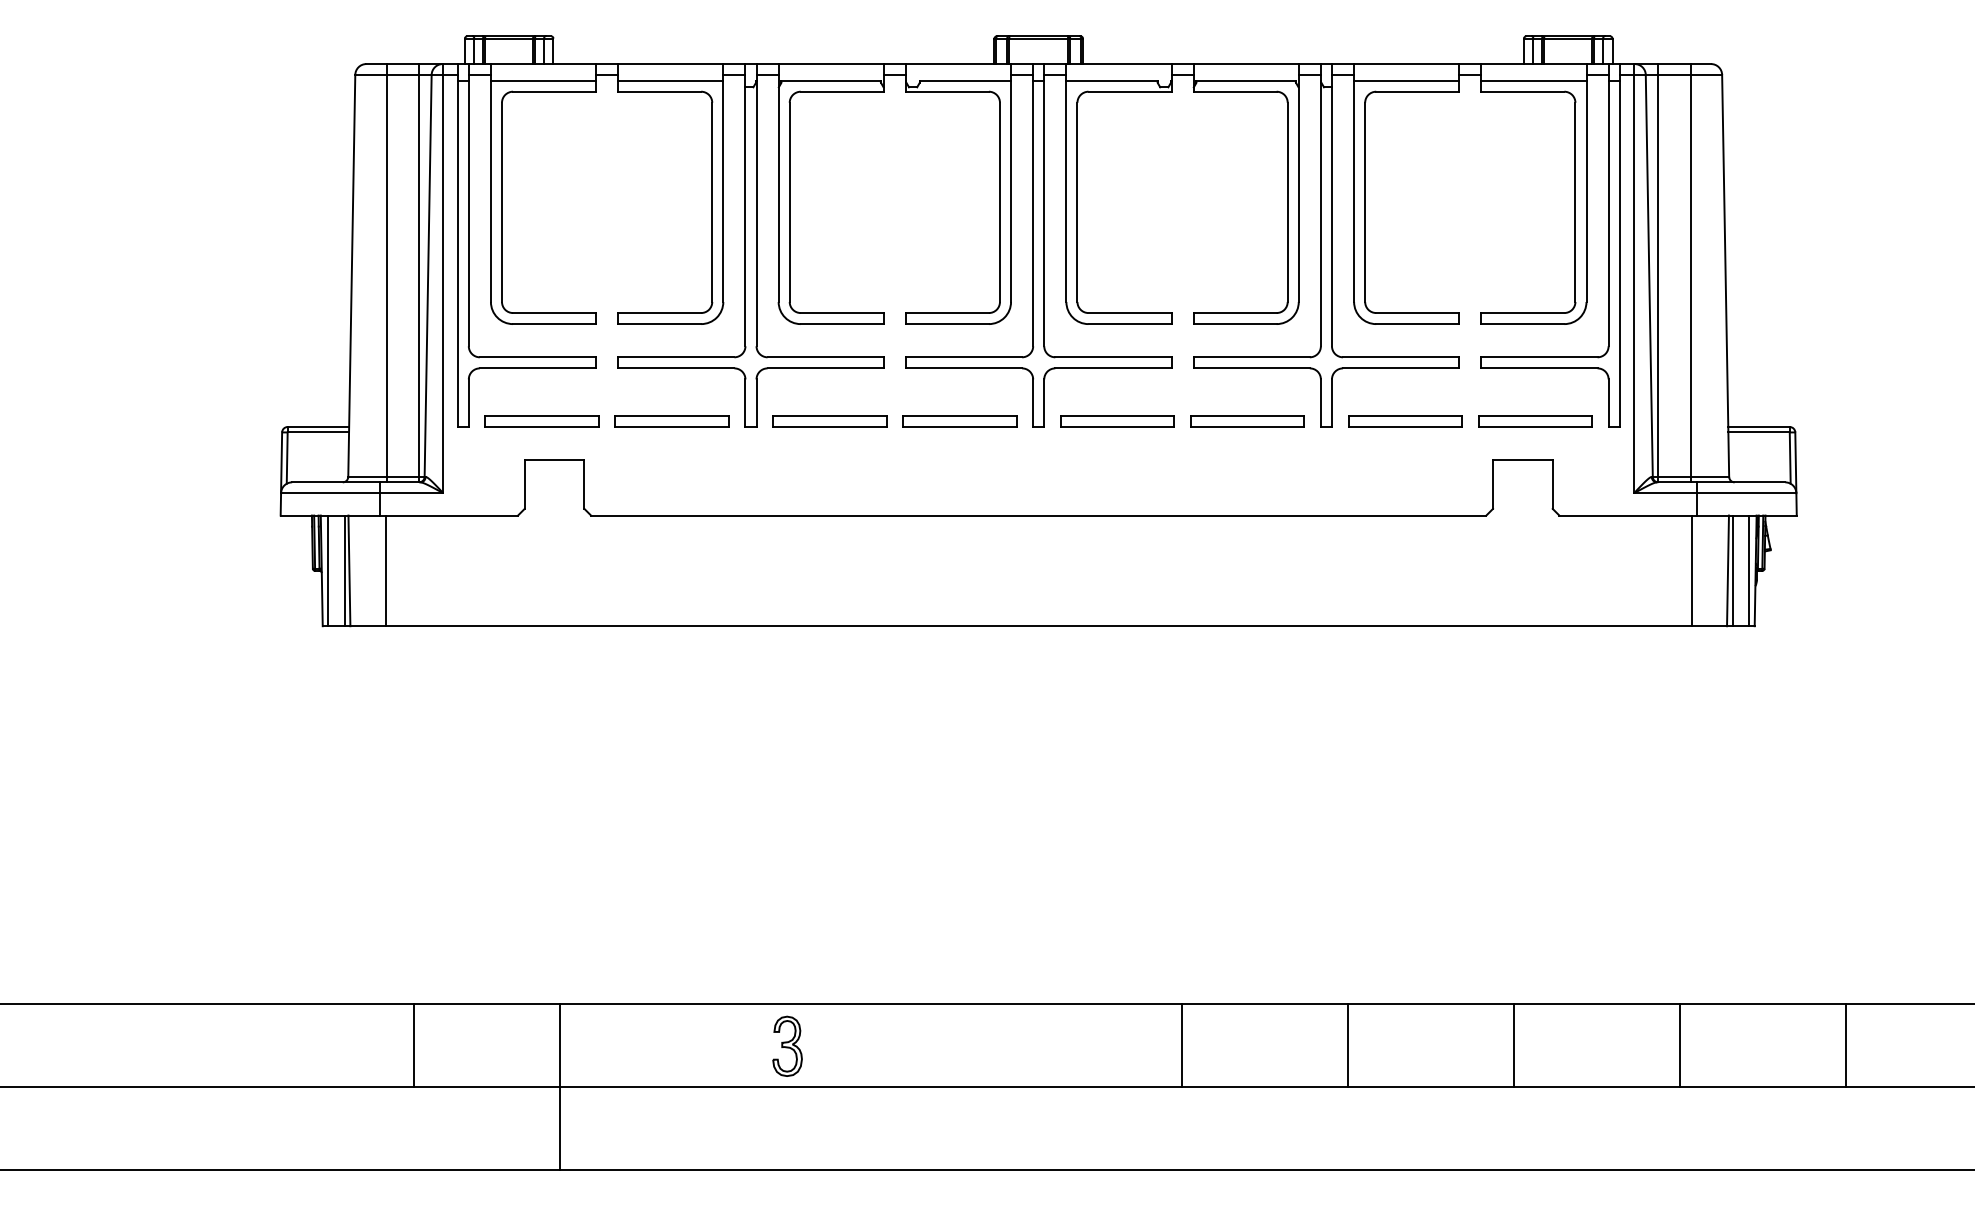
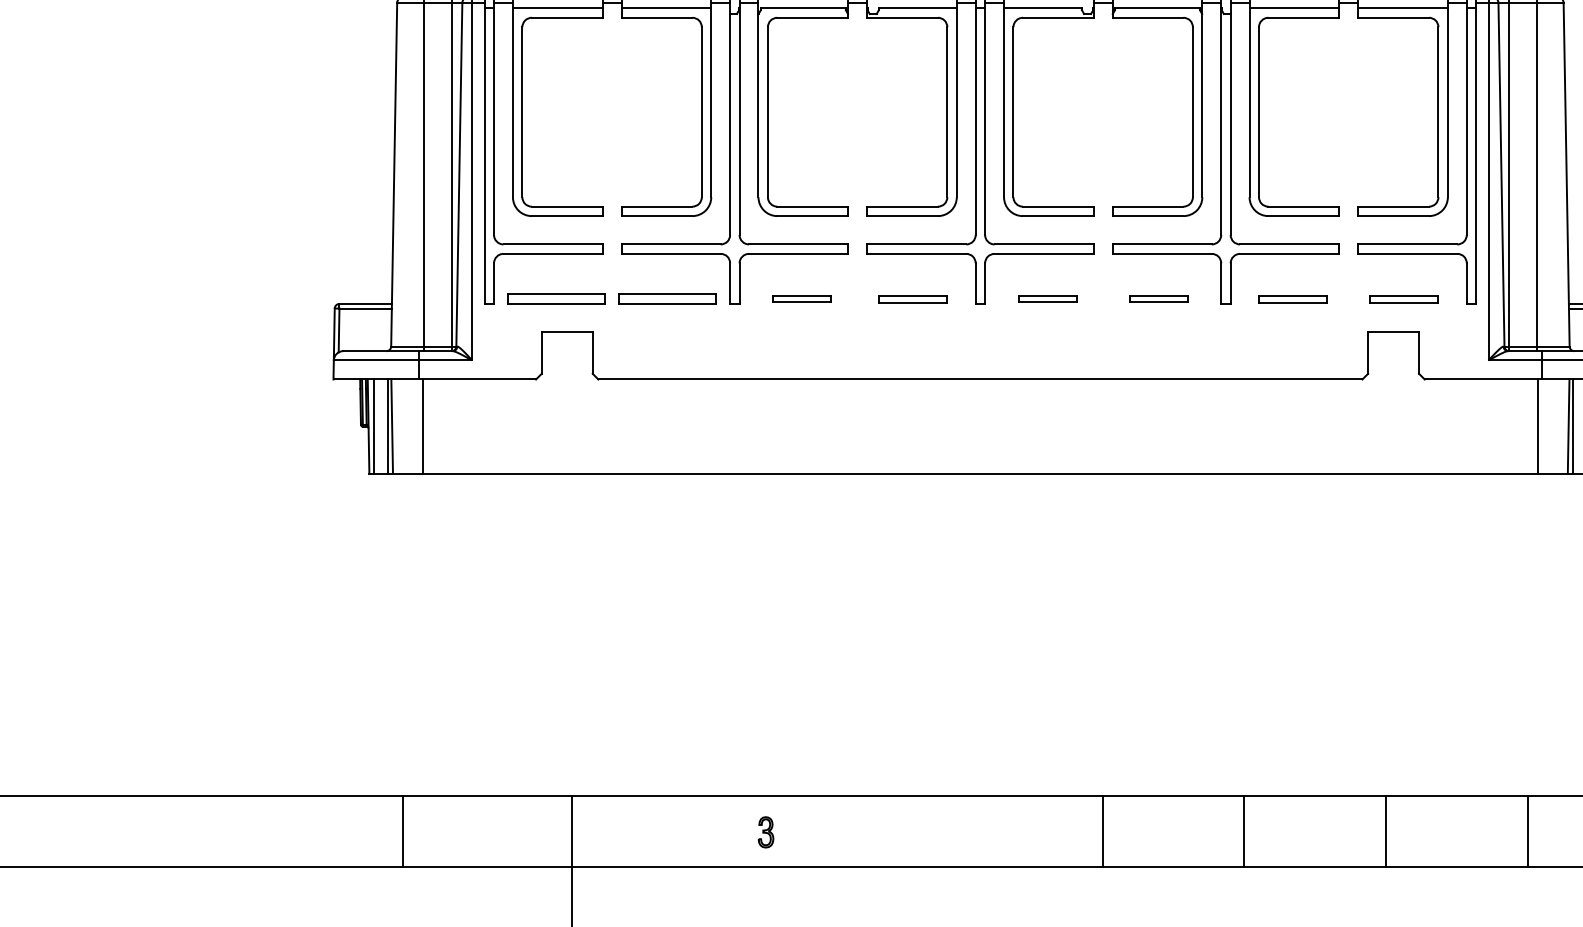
part: (829, 421) -> (801, 299), size x0.6
part: (959, 421) -> (912, 299), size x0.7
part: (1117, 421) -> (1047, 299), size x0.6
part: (1247, 421) -> (1158, 299), size x0.6
part: (1405, 421) -> (1293, 299), size x0.7
part: (1535, 421) -> (1404, 299), size x0.7
line: (414, 1044) -> (403, 830), moved
part: (787, 1045) -> (766, 831), size x0.6

